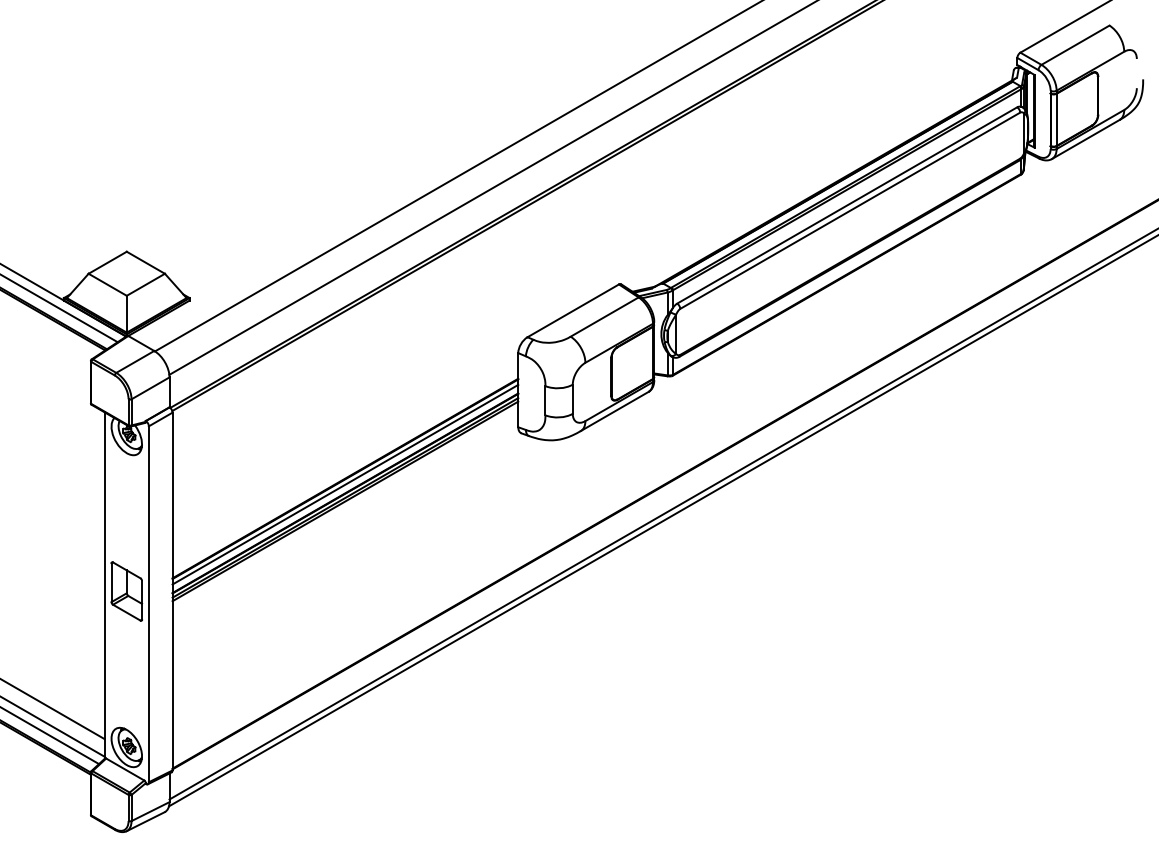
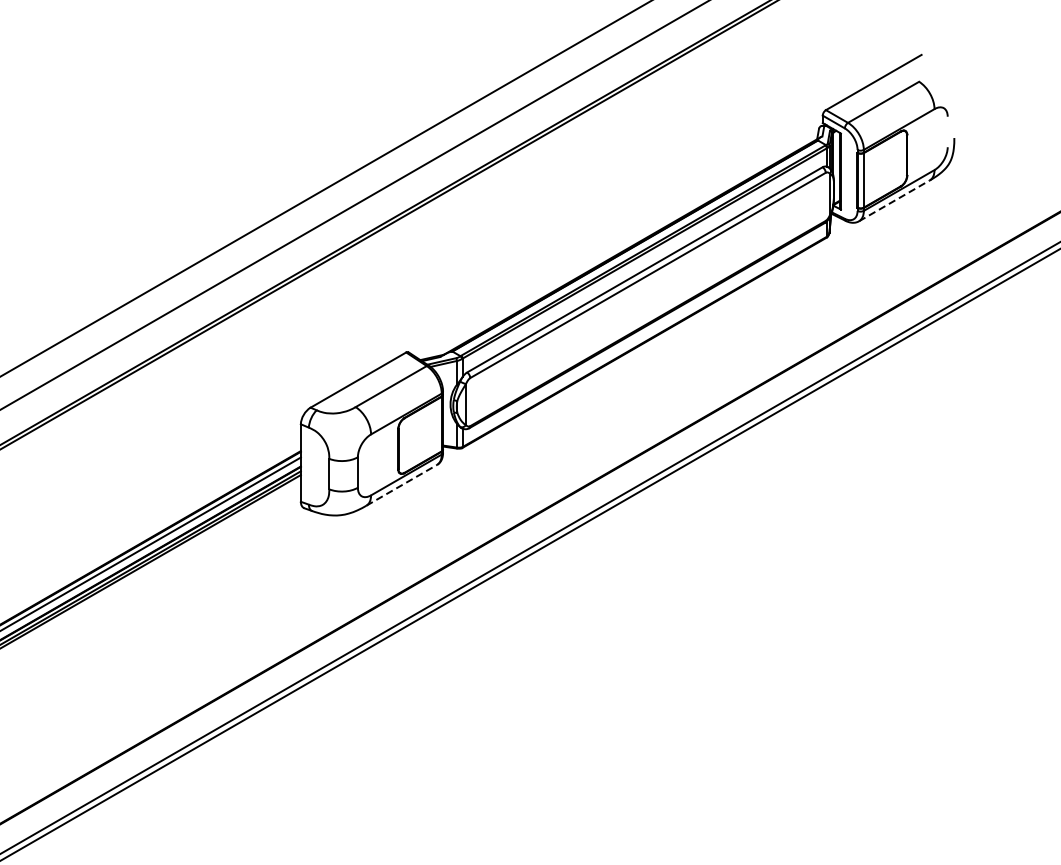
line: (1086, 139) -> (895, 200), solid -> dashed
line: (615, 411) -> (402, 485), solid -> dashed

